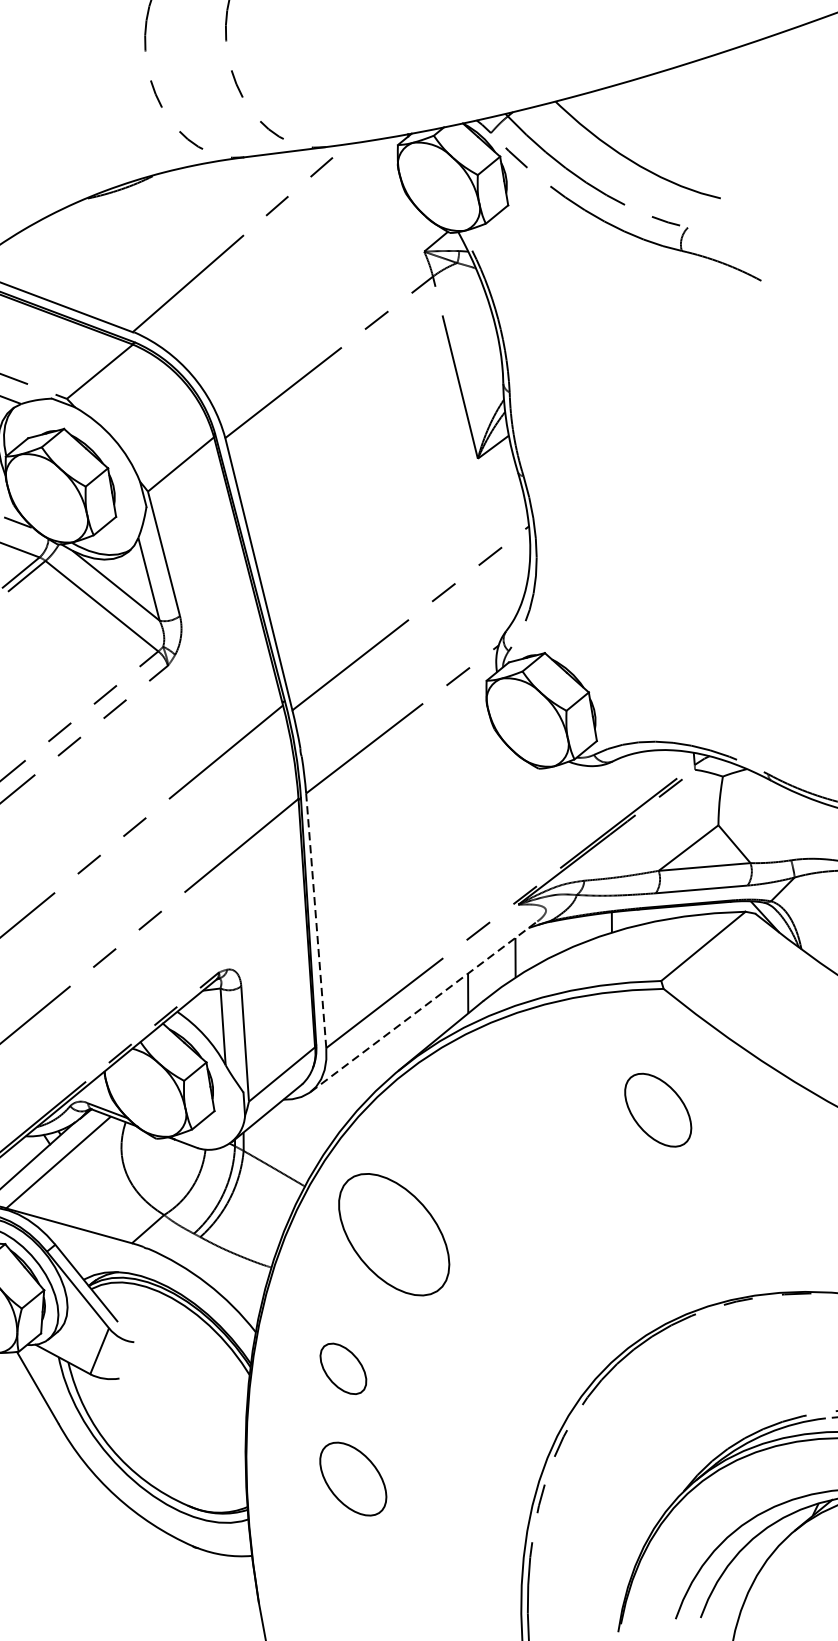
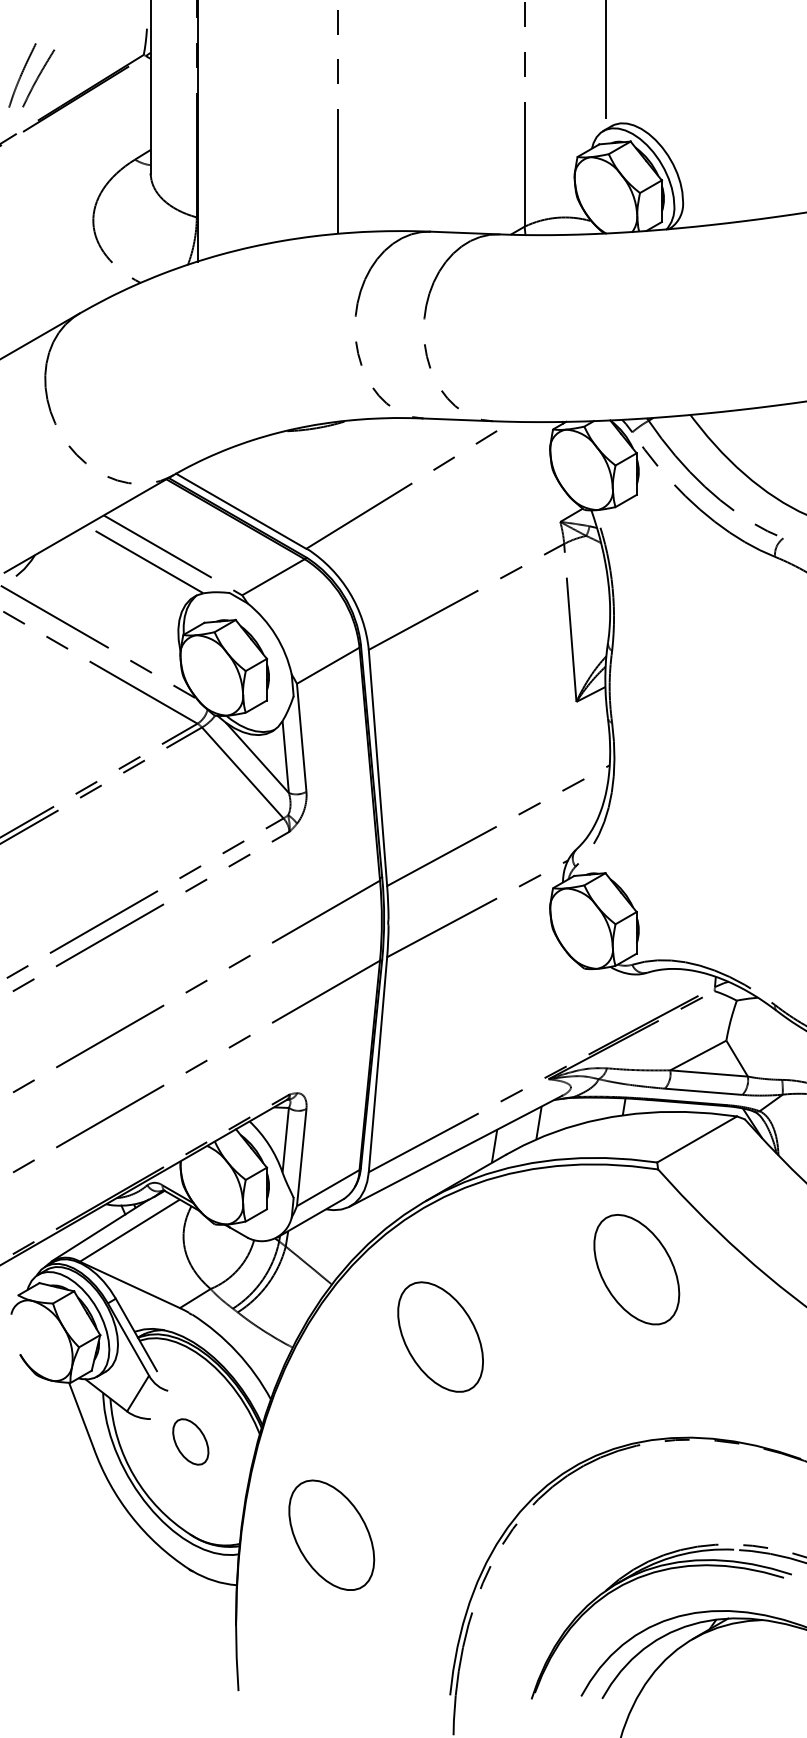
line: (315, 920) -> (377, 1064), dashed -> solid
line: (423, 1007) -> (455, 1151), dashed -> solid
part: (657, 1109) -> (636, 1269), size x1.67
part: (393, 1234) -> (440, 1336), moved
part: (342, 1368) -> (190, 1441), moved
part: (352, 1478) -> (331, 1534), size x1.67

